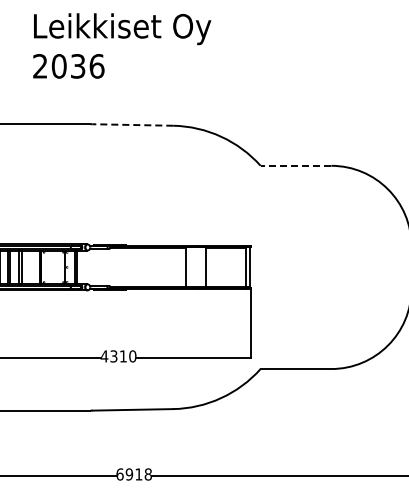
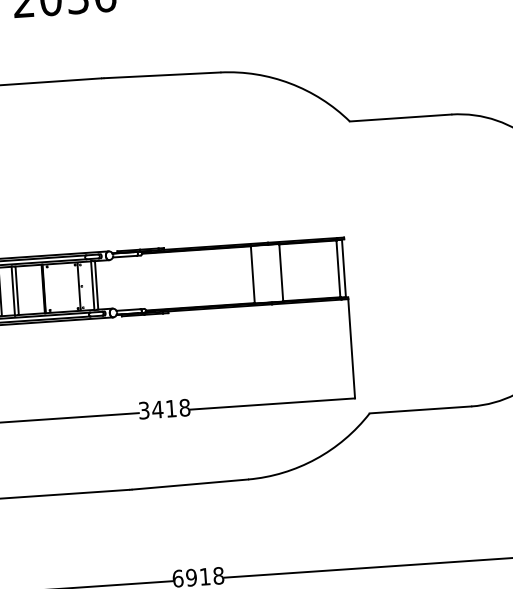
line: (132, 125) -> (161, 76), dashed -> solid
line: (295, 165) -> (399, 117), dashed -> solid
text: (118, 356) -> (164, 409), 4310 -> 3418

